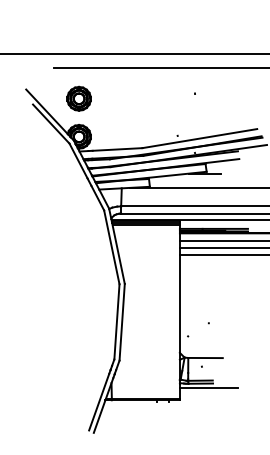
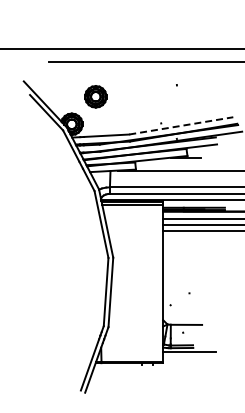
part: (78, 98) -> (95, 96), moved
line: (200, 138) -> (181, 125), solid -> dashed

